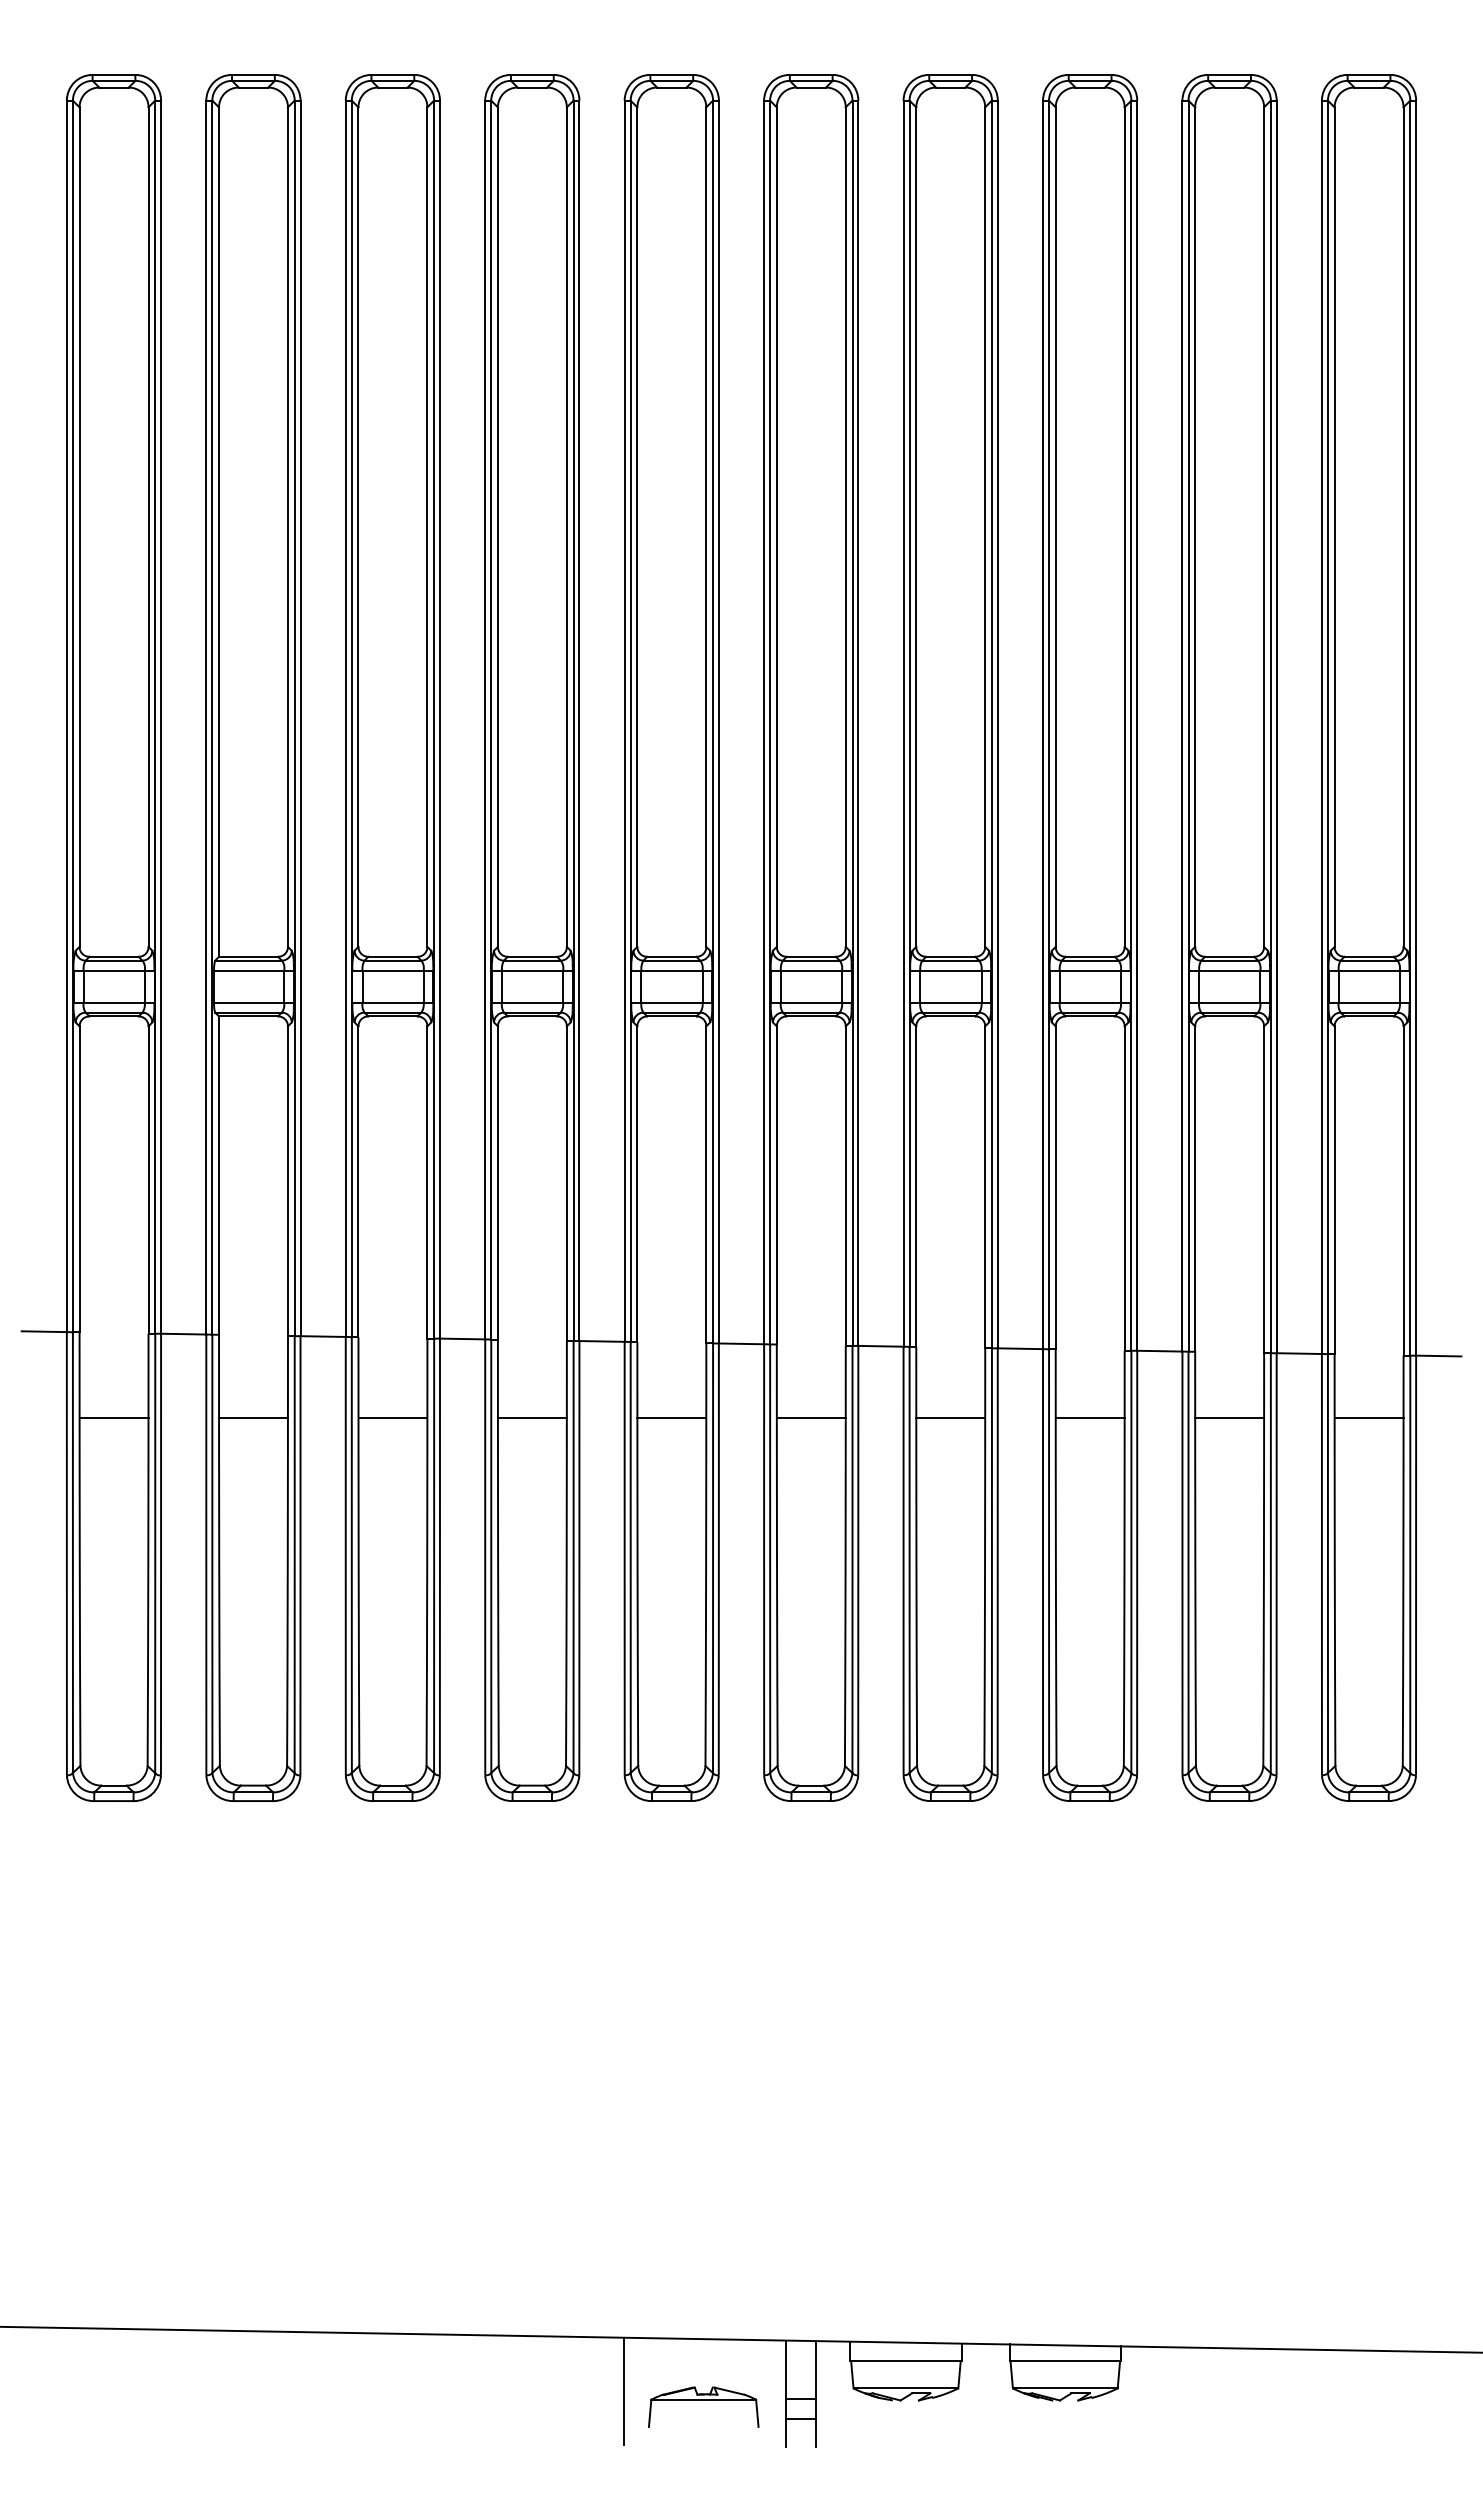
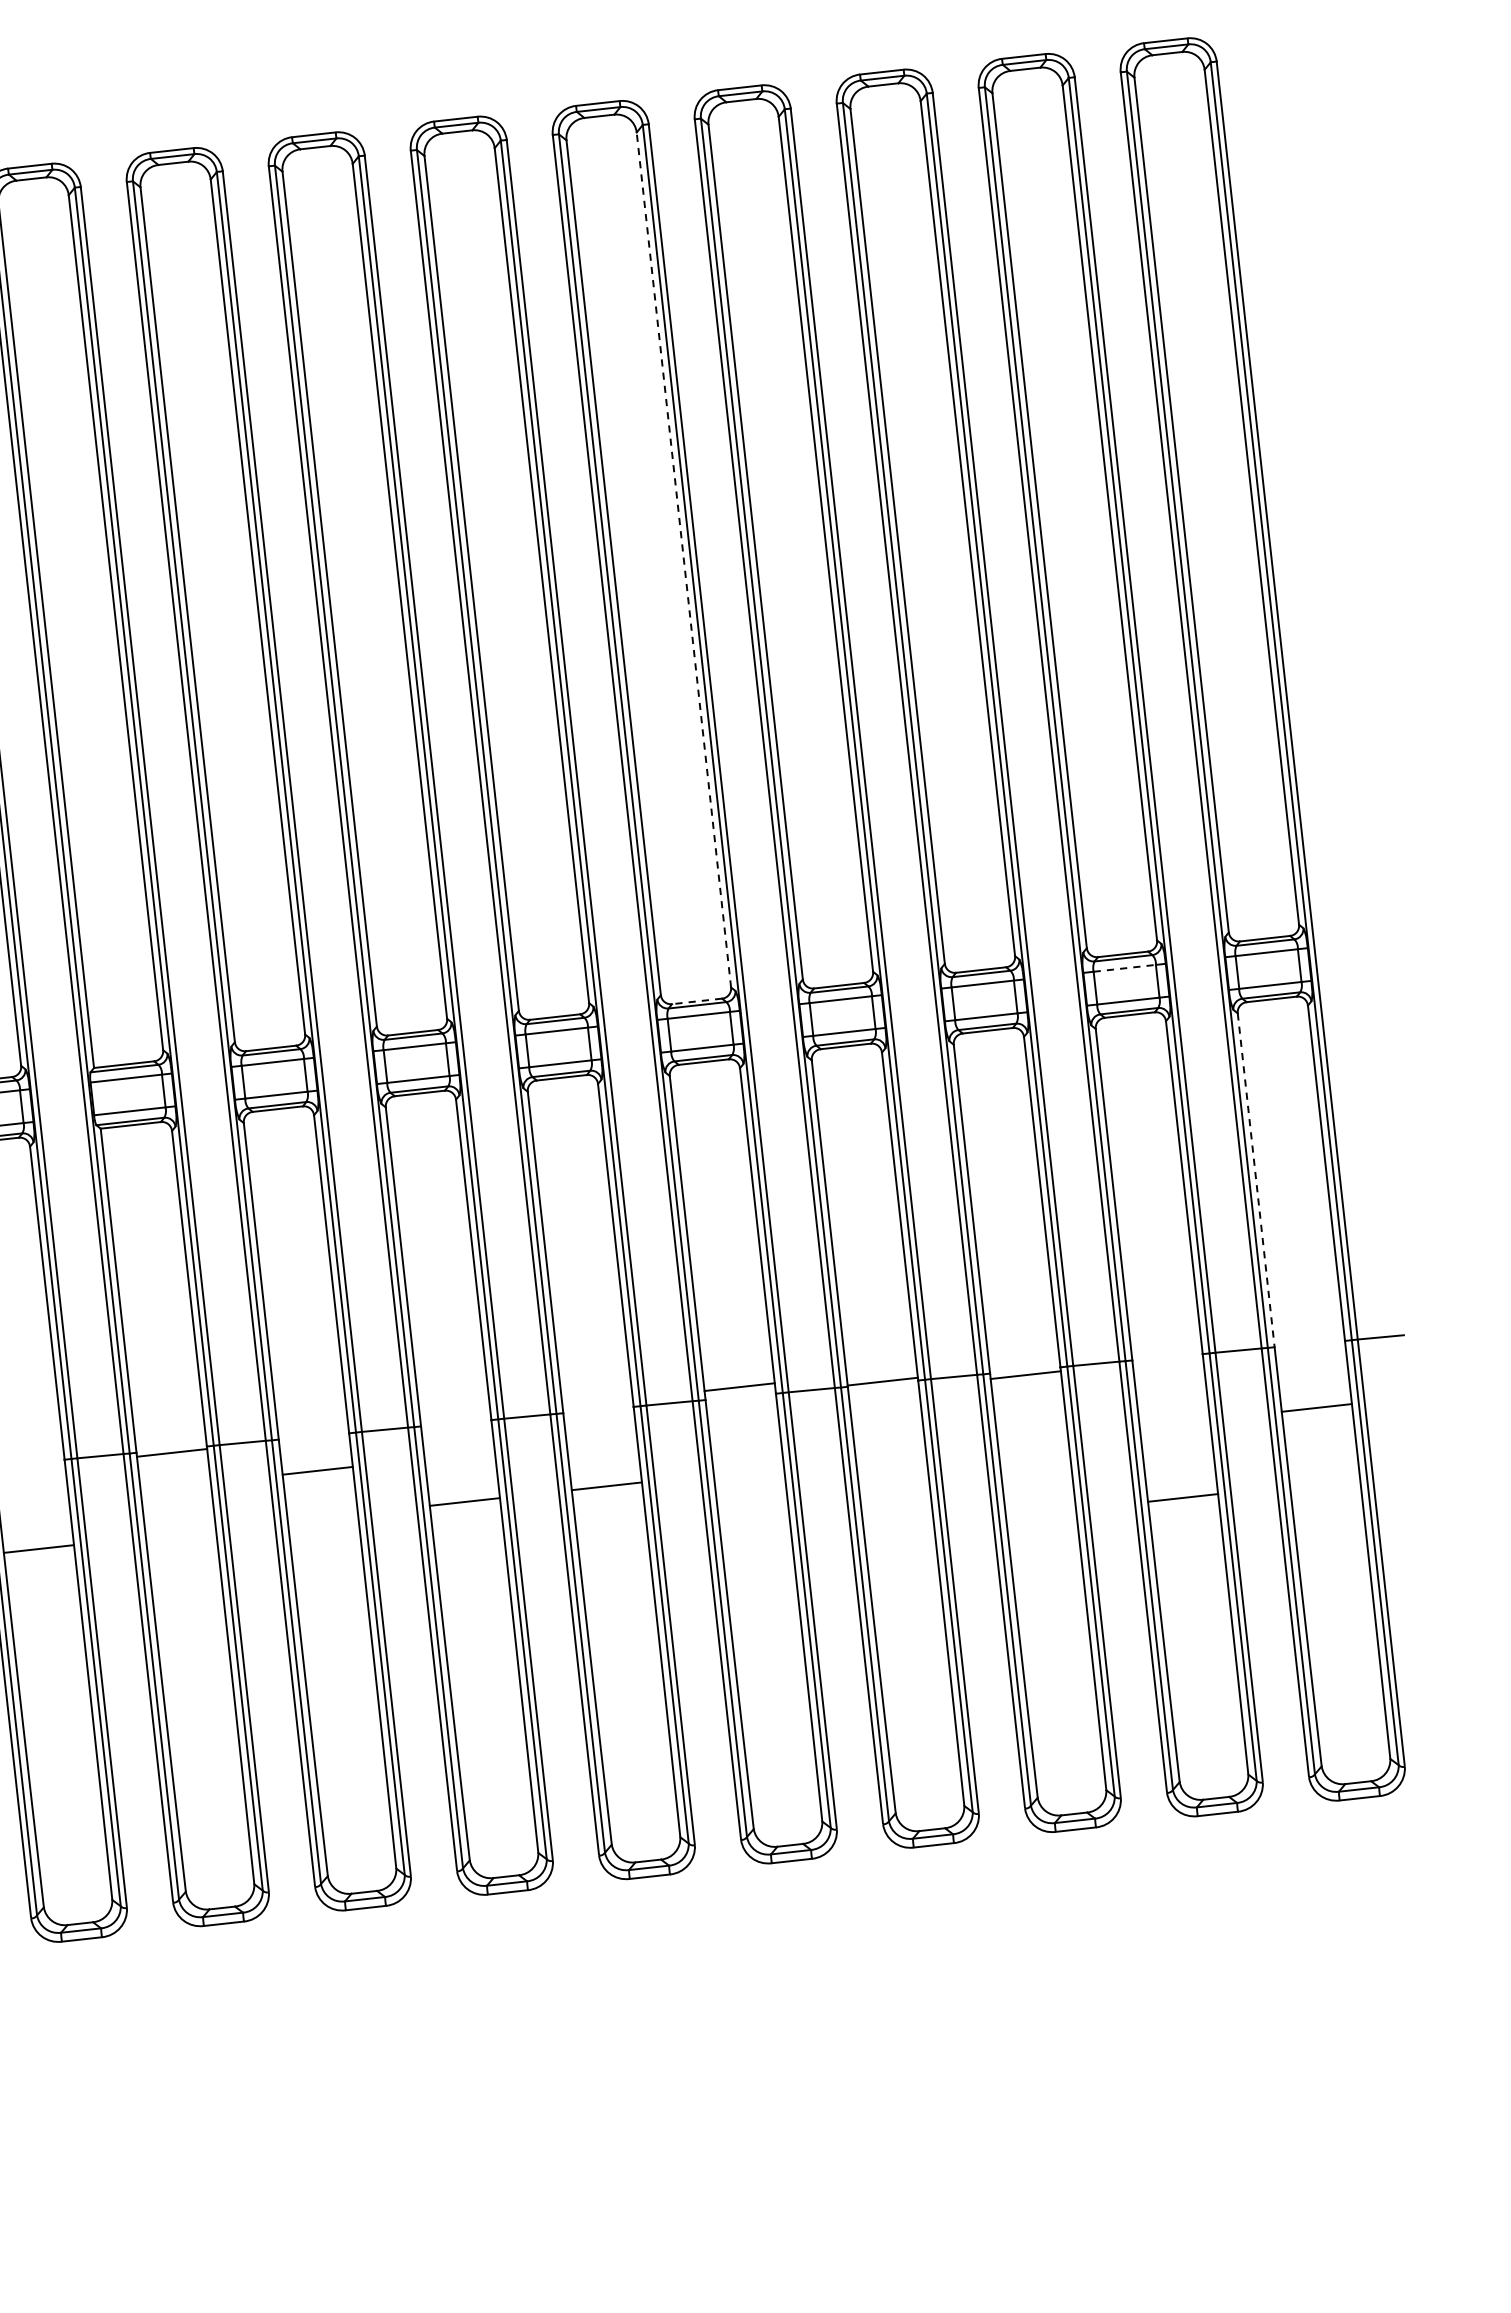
line: (845, 527) -> (683, 560), solid -> dashed
line: (811, 956) -> (697, 1001), solid -> dashed
line: (1229, 970) -> (1124, 968), solid -> dashed
line: (1334, 1190) -> (1256, 1180), solid -> dashed
line: (253, 1417) -> (172, 1452), moved
line: (392, 1417) -> (317, 1470), moved
line: (810, 1417) -> (738, 1387), moved
line: (950, 1417) -> (882, 1381), moved
line: (1089, 1417) -> (1025, 1375), moved
line: (1229, 1417) -> (1182, 1497), moved

